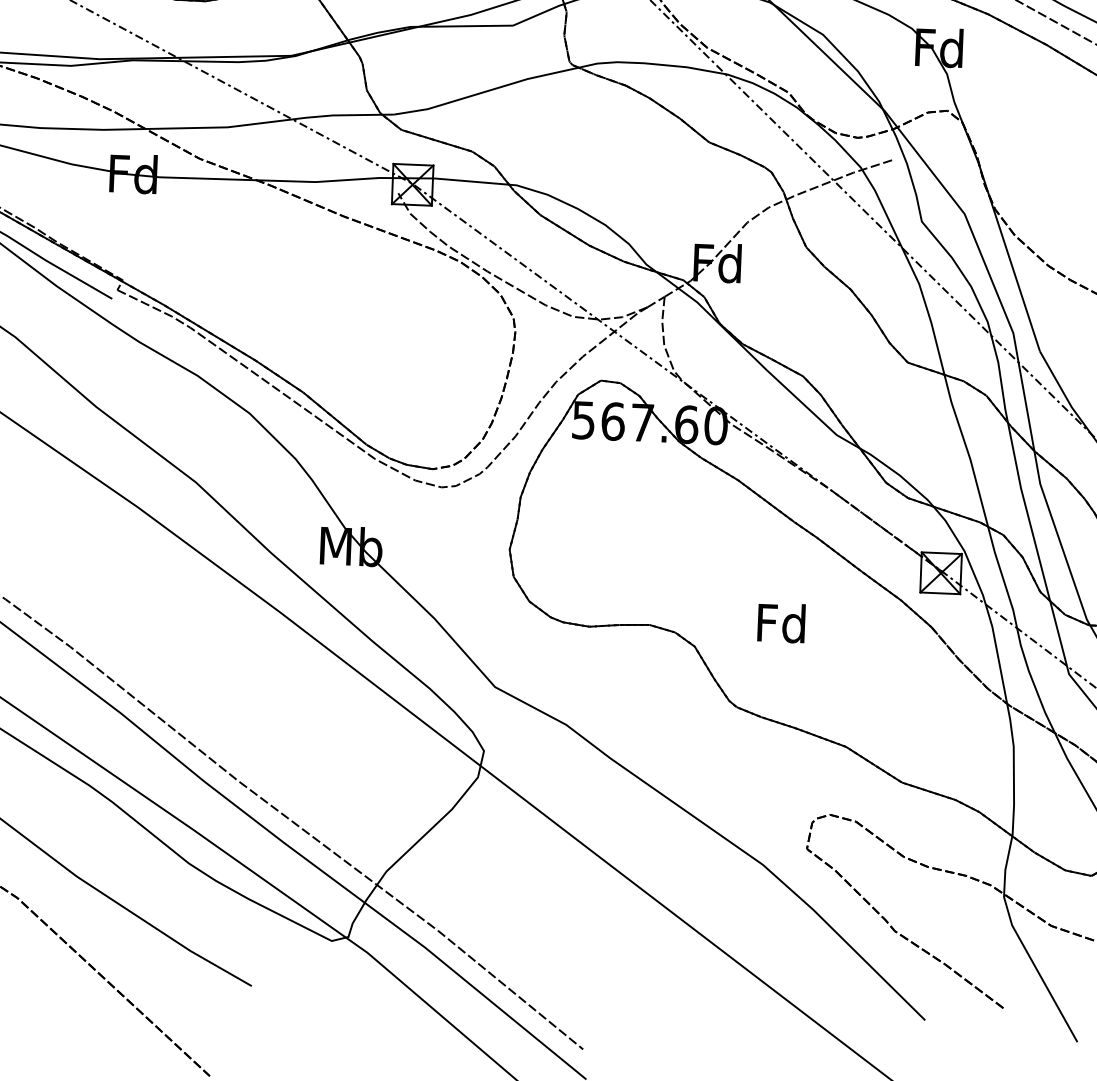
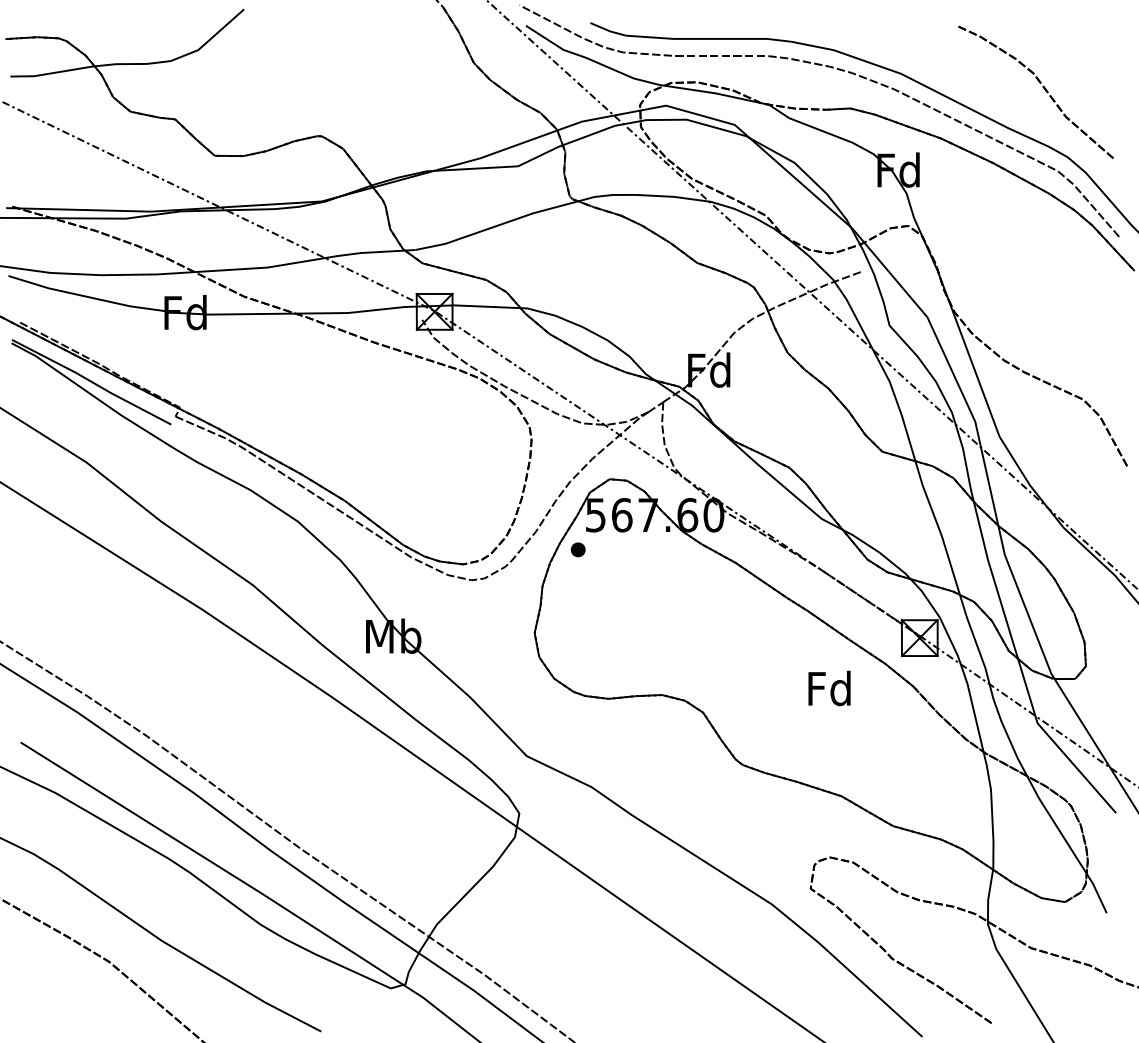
part: (561, 457) -> (577, 549), added
text: (781, 623) -> (829, 688), moved

